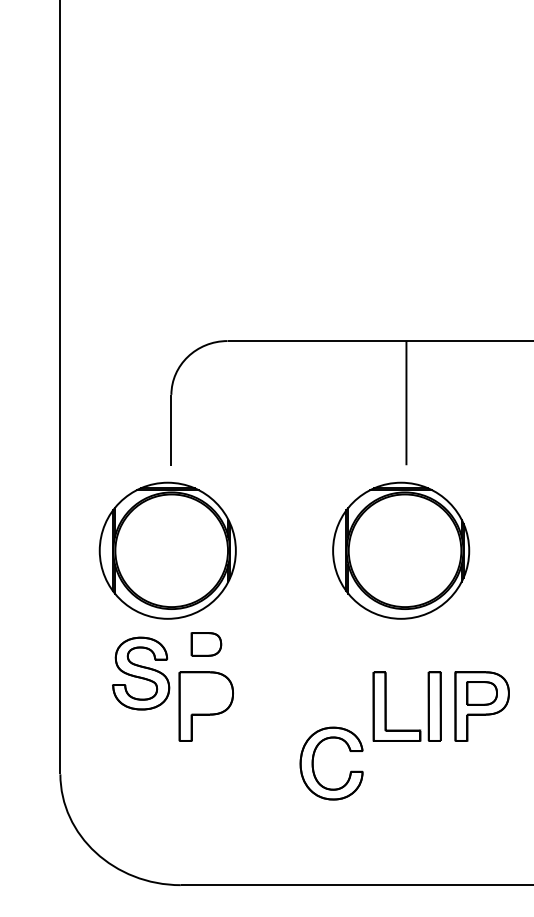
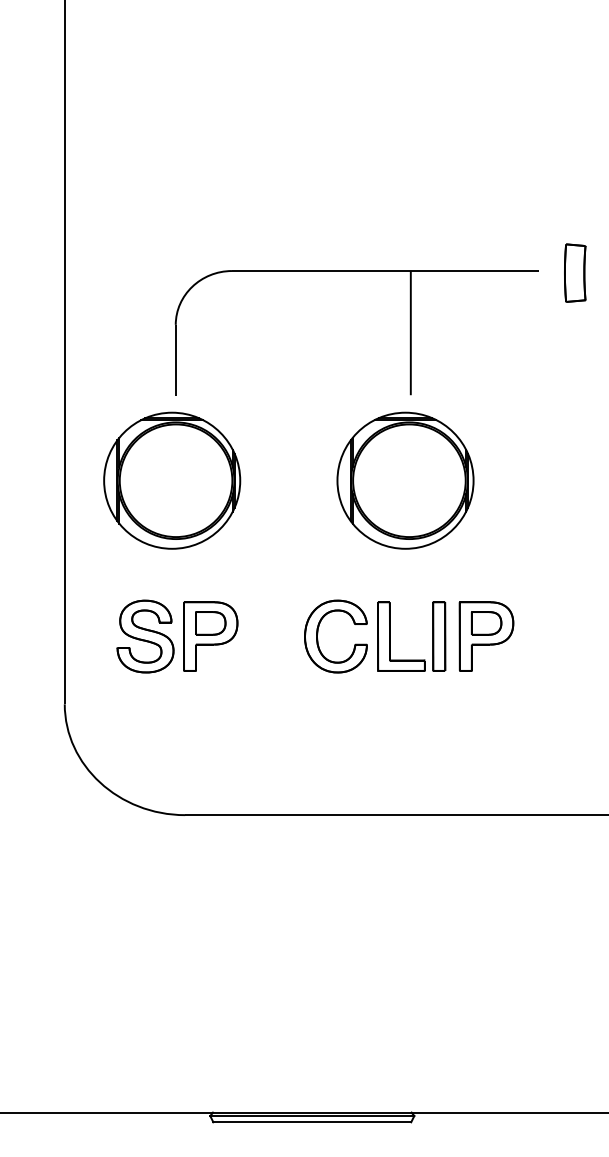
part: (206, 644) -> (210, 623), moved
part: (141, 673) -> (145, 636), moved
part: (314, 760) -> (318, 633), moved

